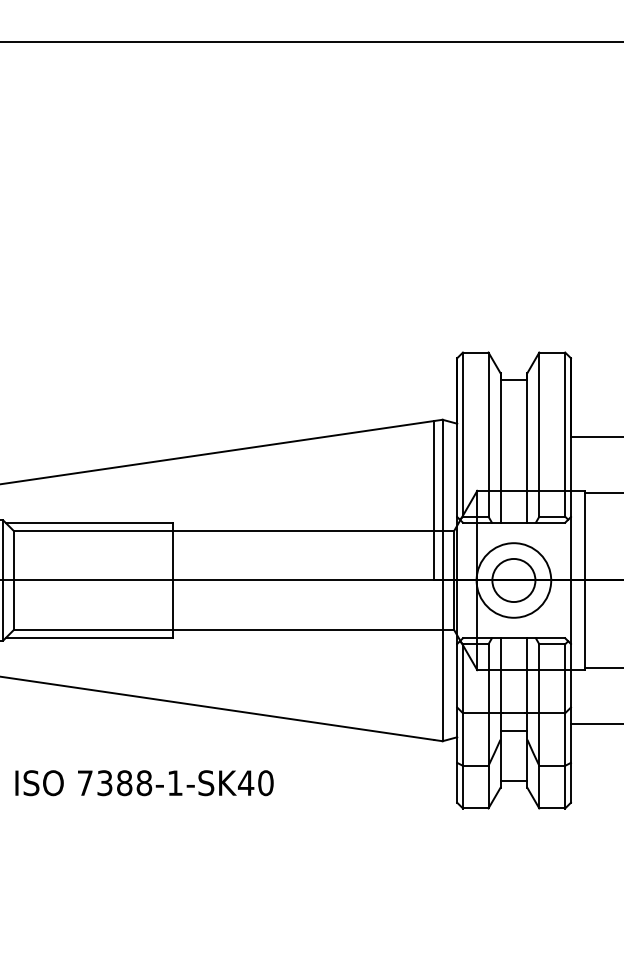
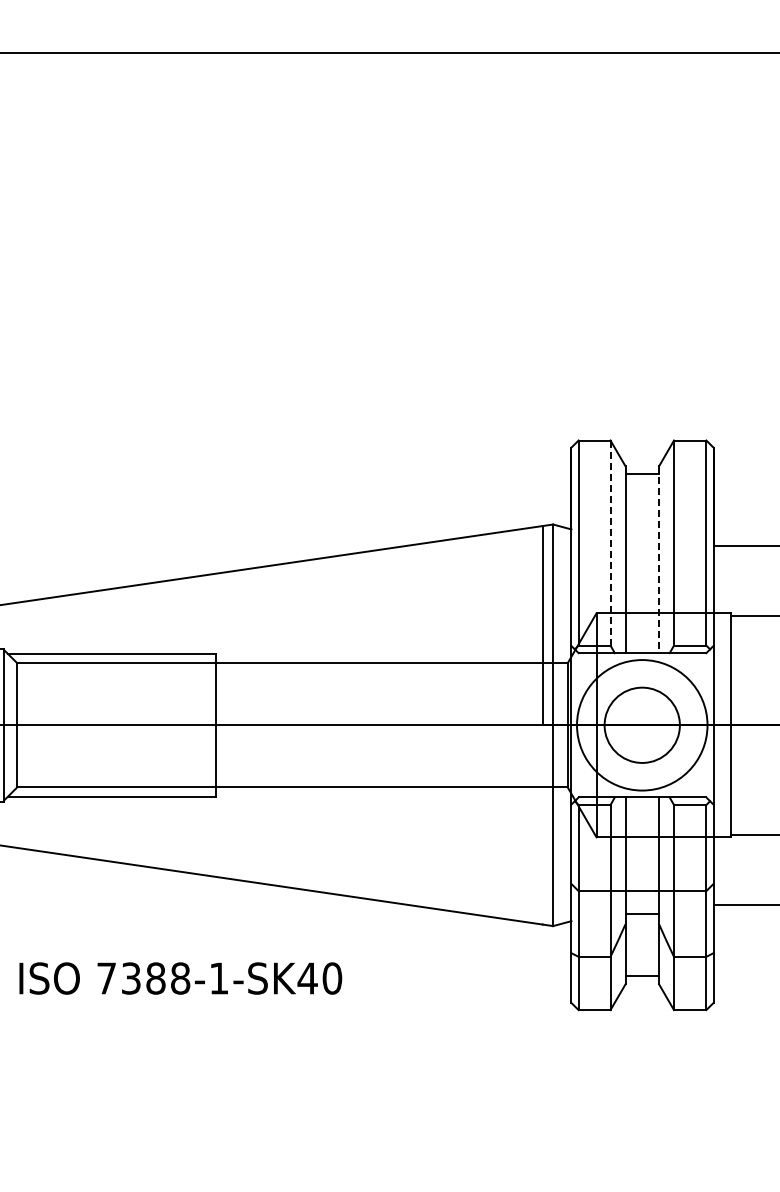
line: (488, 434) -> (610, 543), solid -> dashed
line: (527, 448) -> (659, 560), solid -> dashed
circle: (513, 579) -> (641, 724), size x1.4
circle: (514, 580) -> (642, 725), size x1.4

